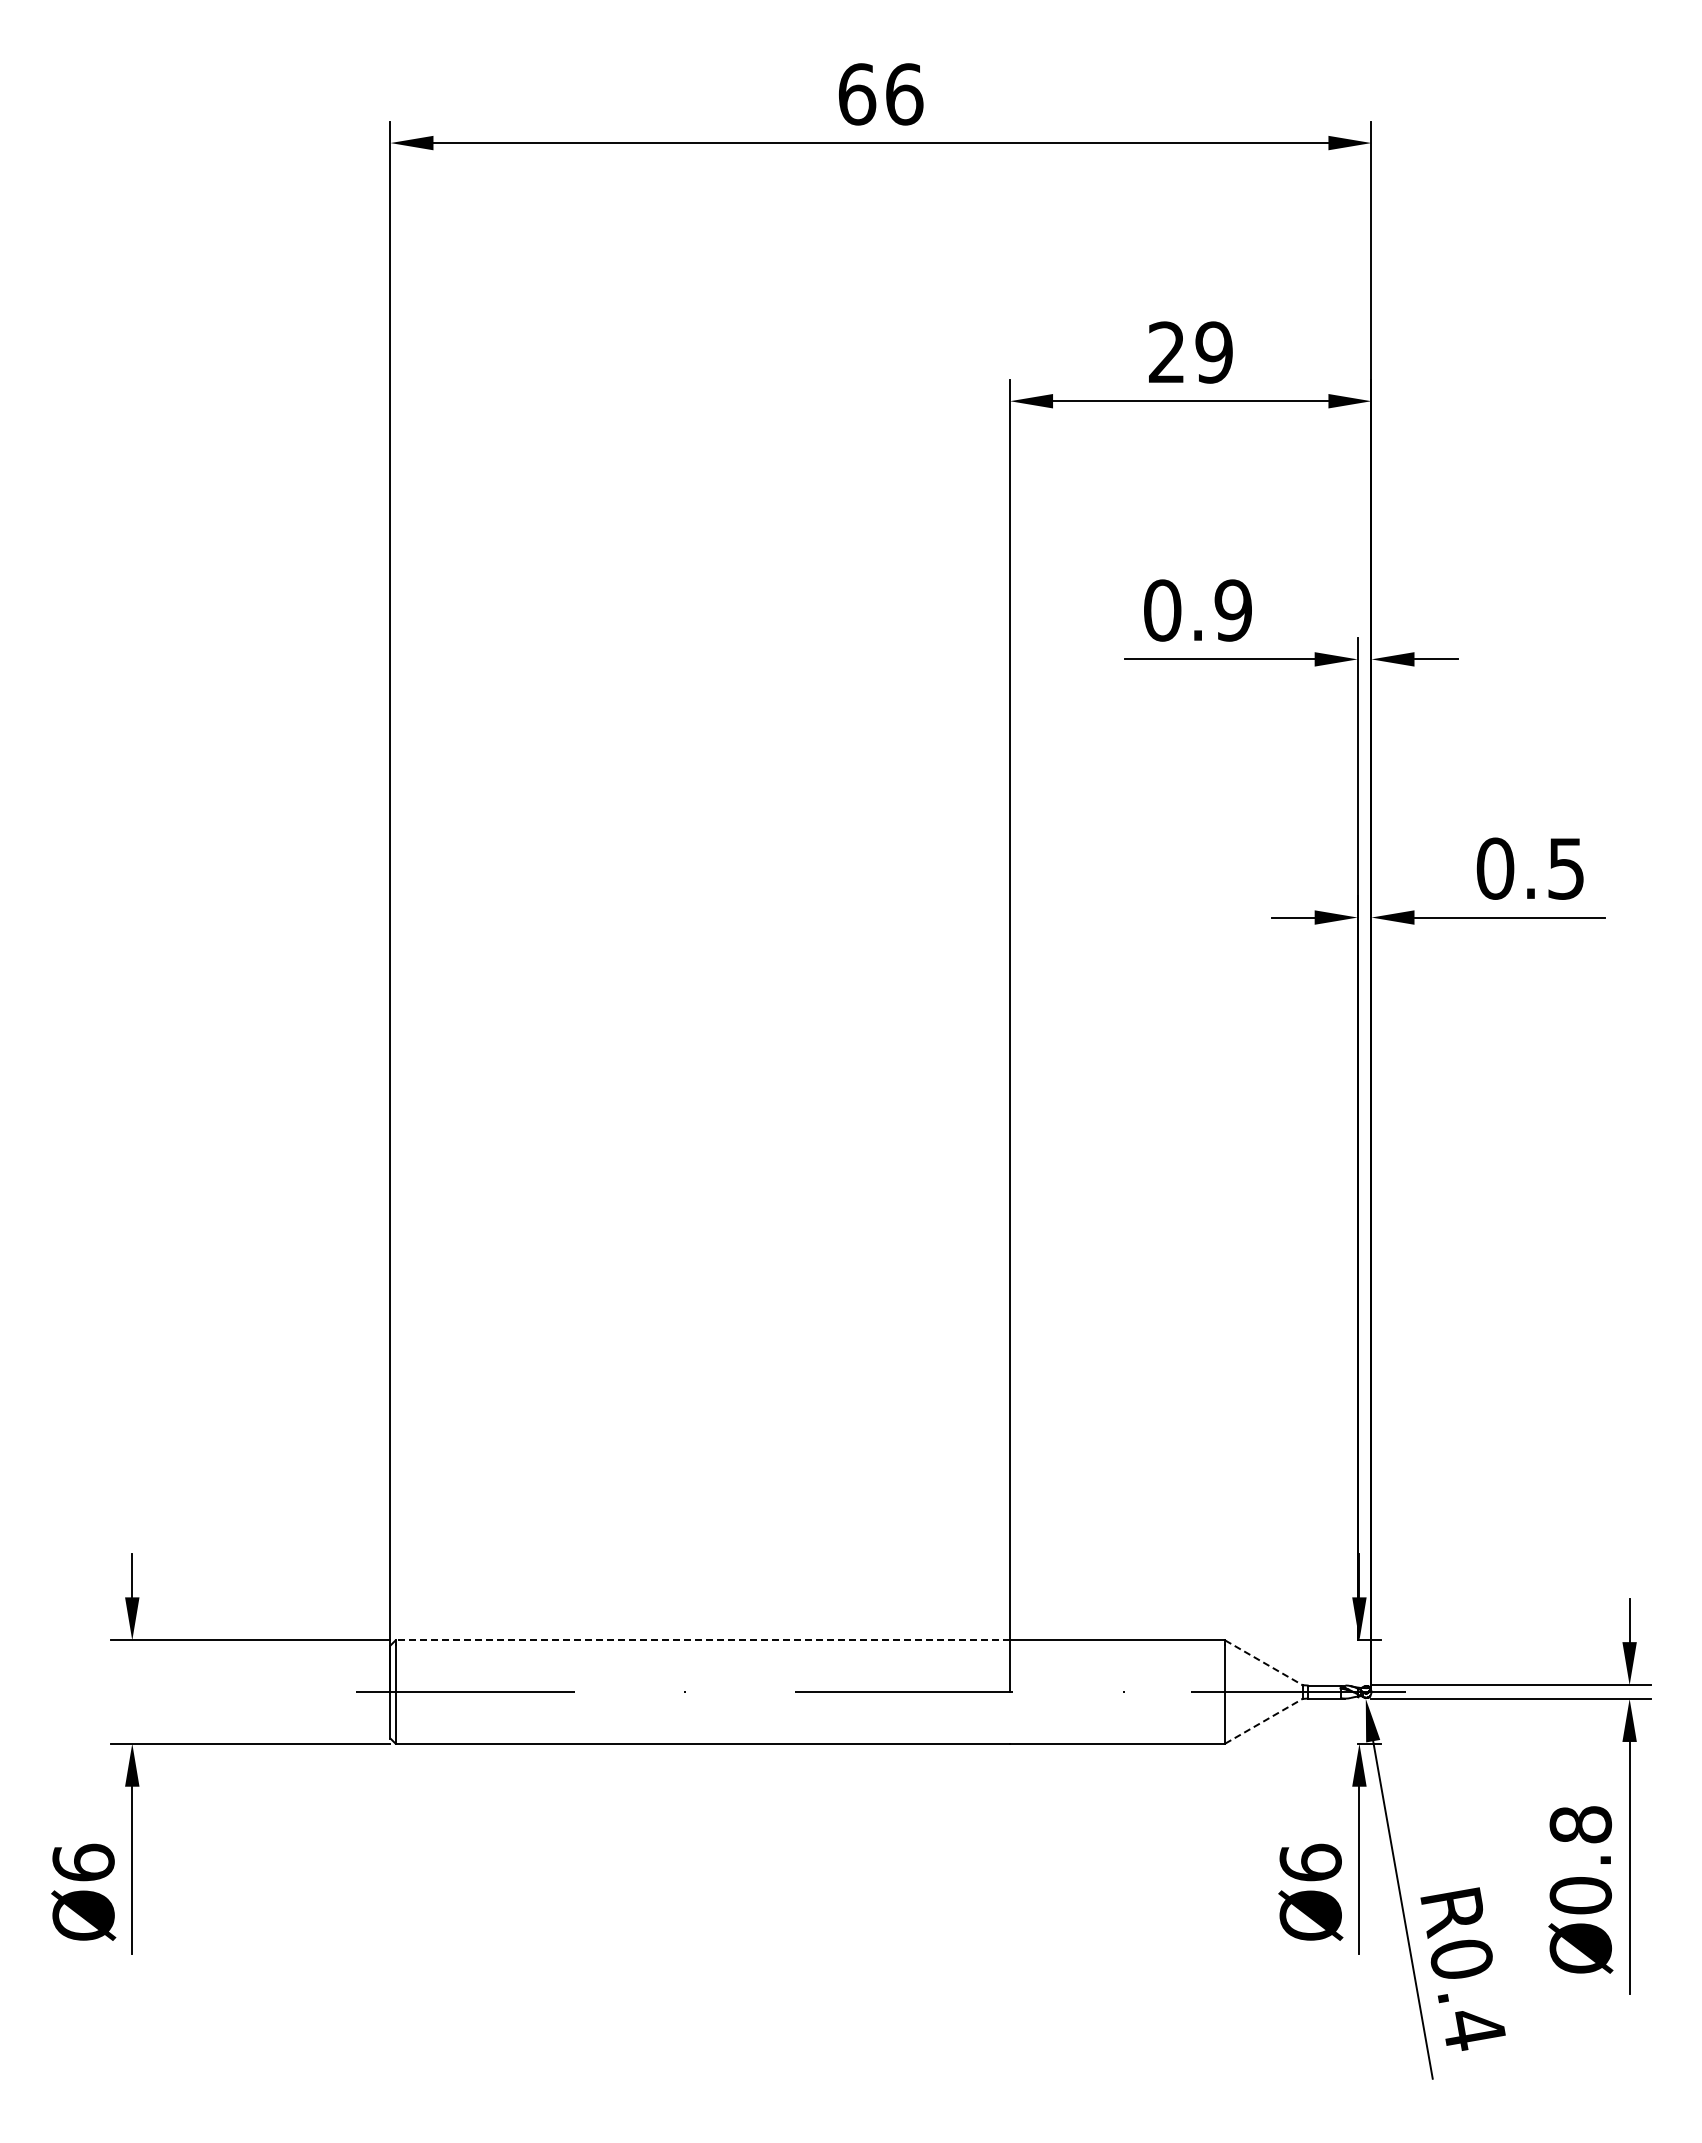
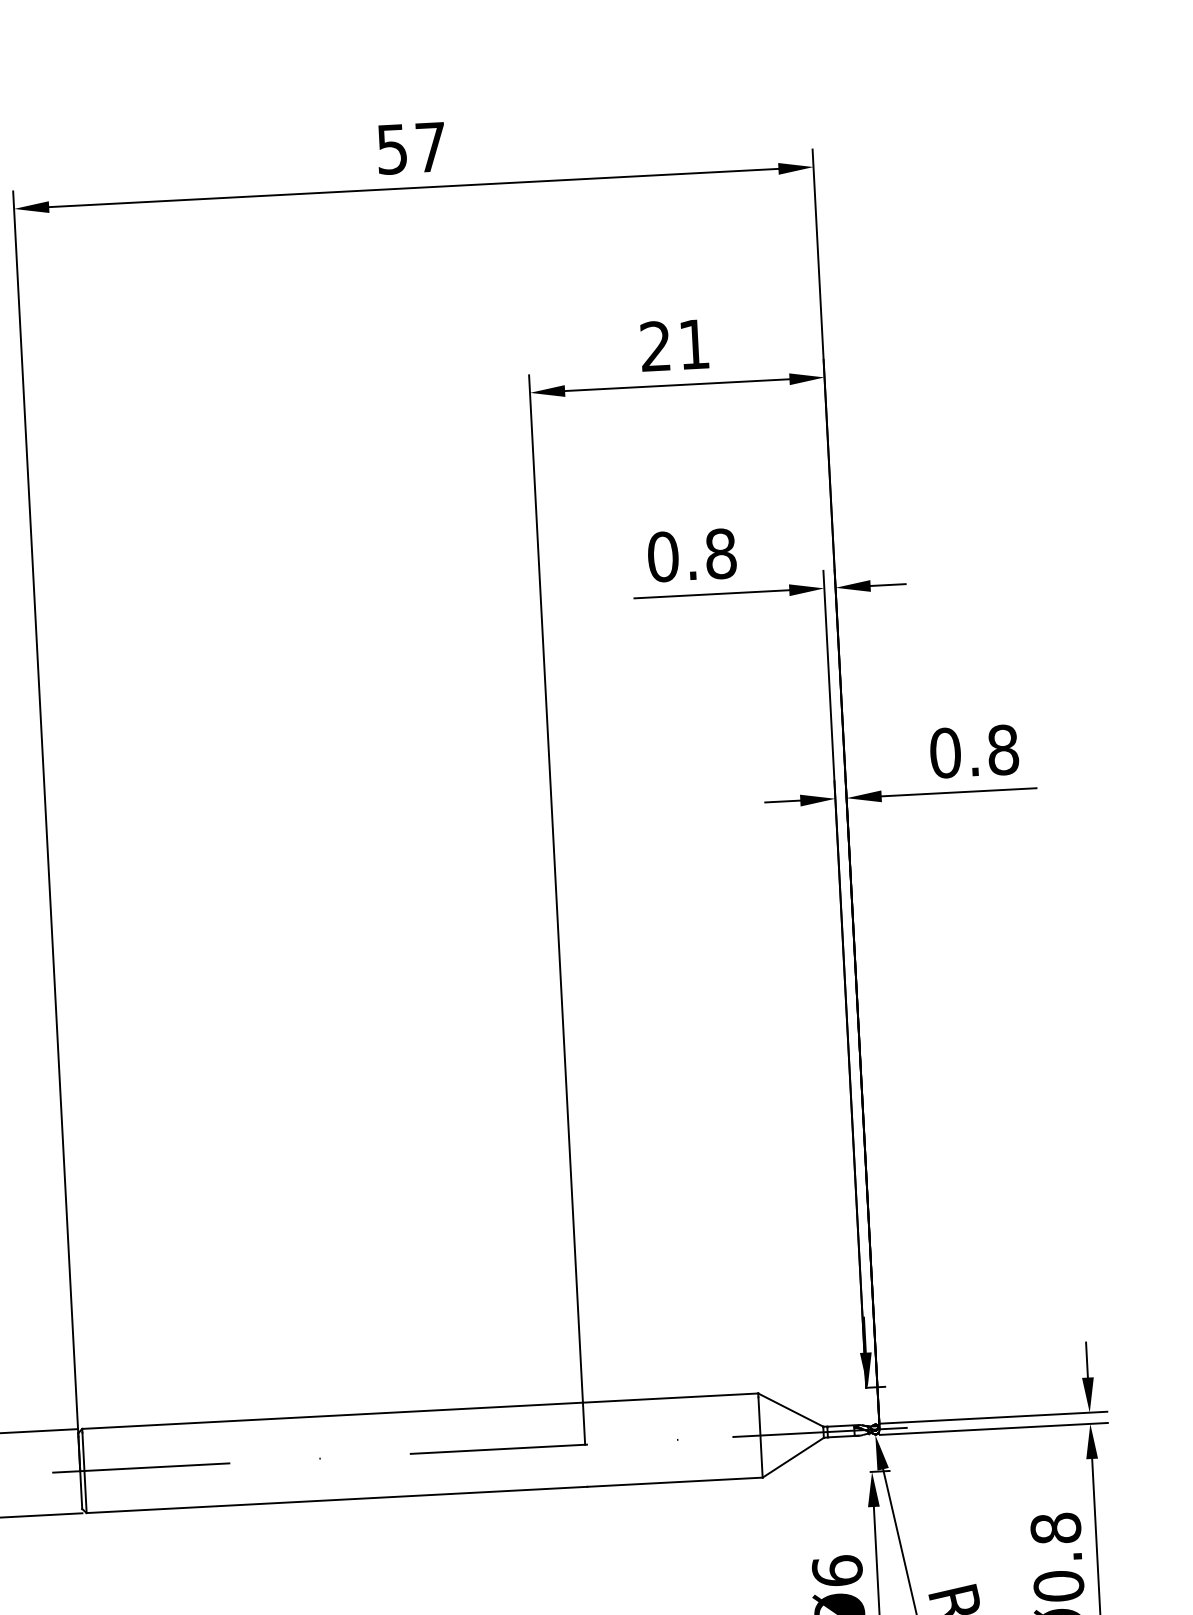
text: (880, 94) -> (411, 148), 66 -> 57
text: (1213, 352) -> (693, 344), 29 -> 21
text: (1233, 610) -> (721, 553), 0.9 -> 0.8
text: (1565, 868) -> (1002, 749), 0.5 -> 0.8
line: (702, 1640) -> (332, 1415), dashed -> solid
line: (1263, 1662) -> (790, 1409), dashed -> solid
line: (1263, 1721) -> (792, 1457), dashed -> solid

